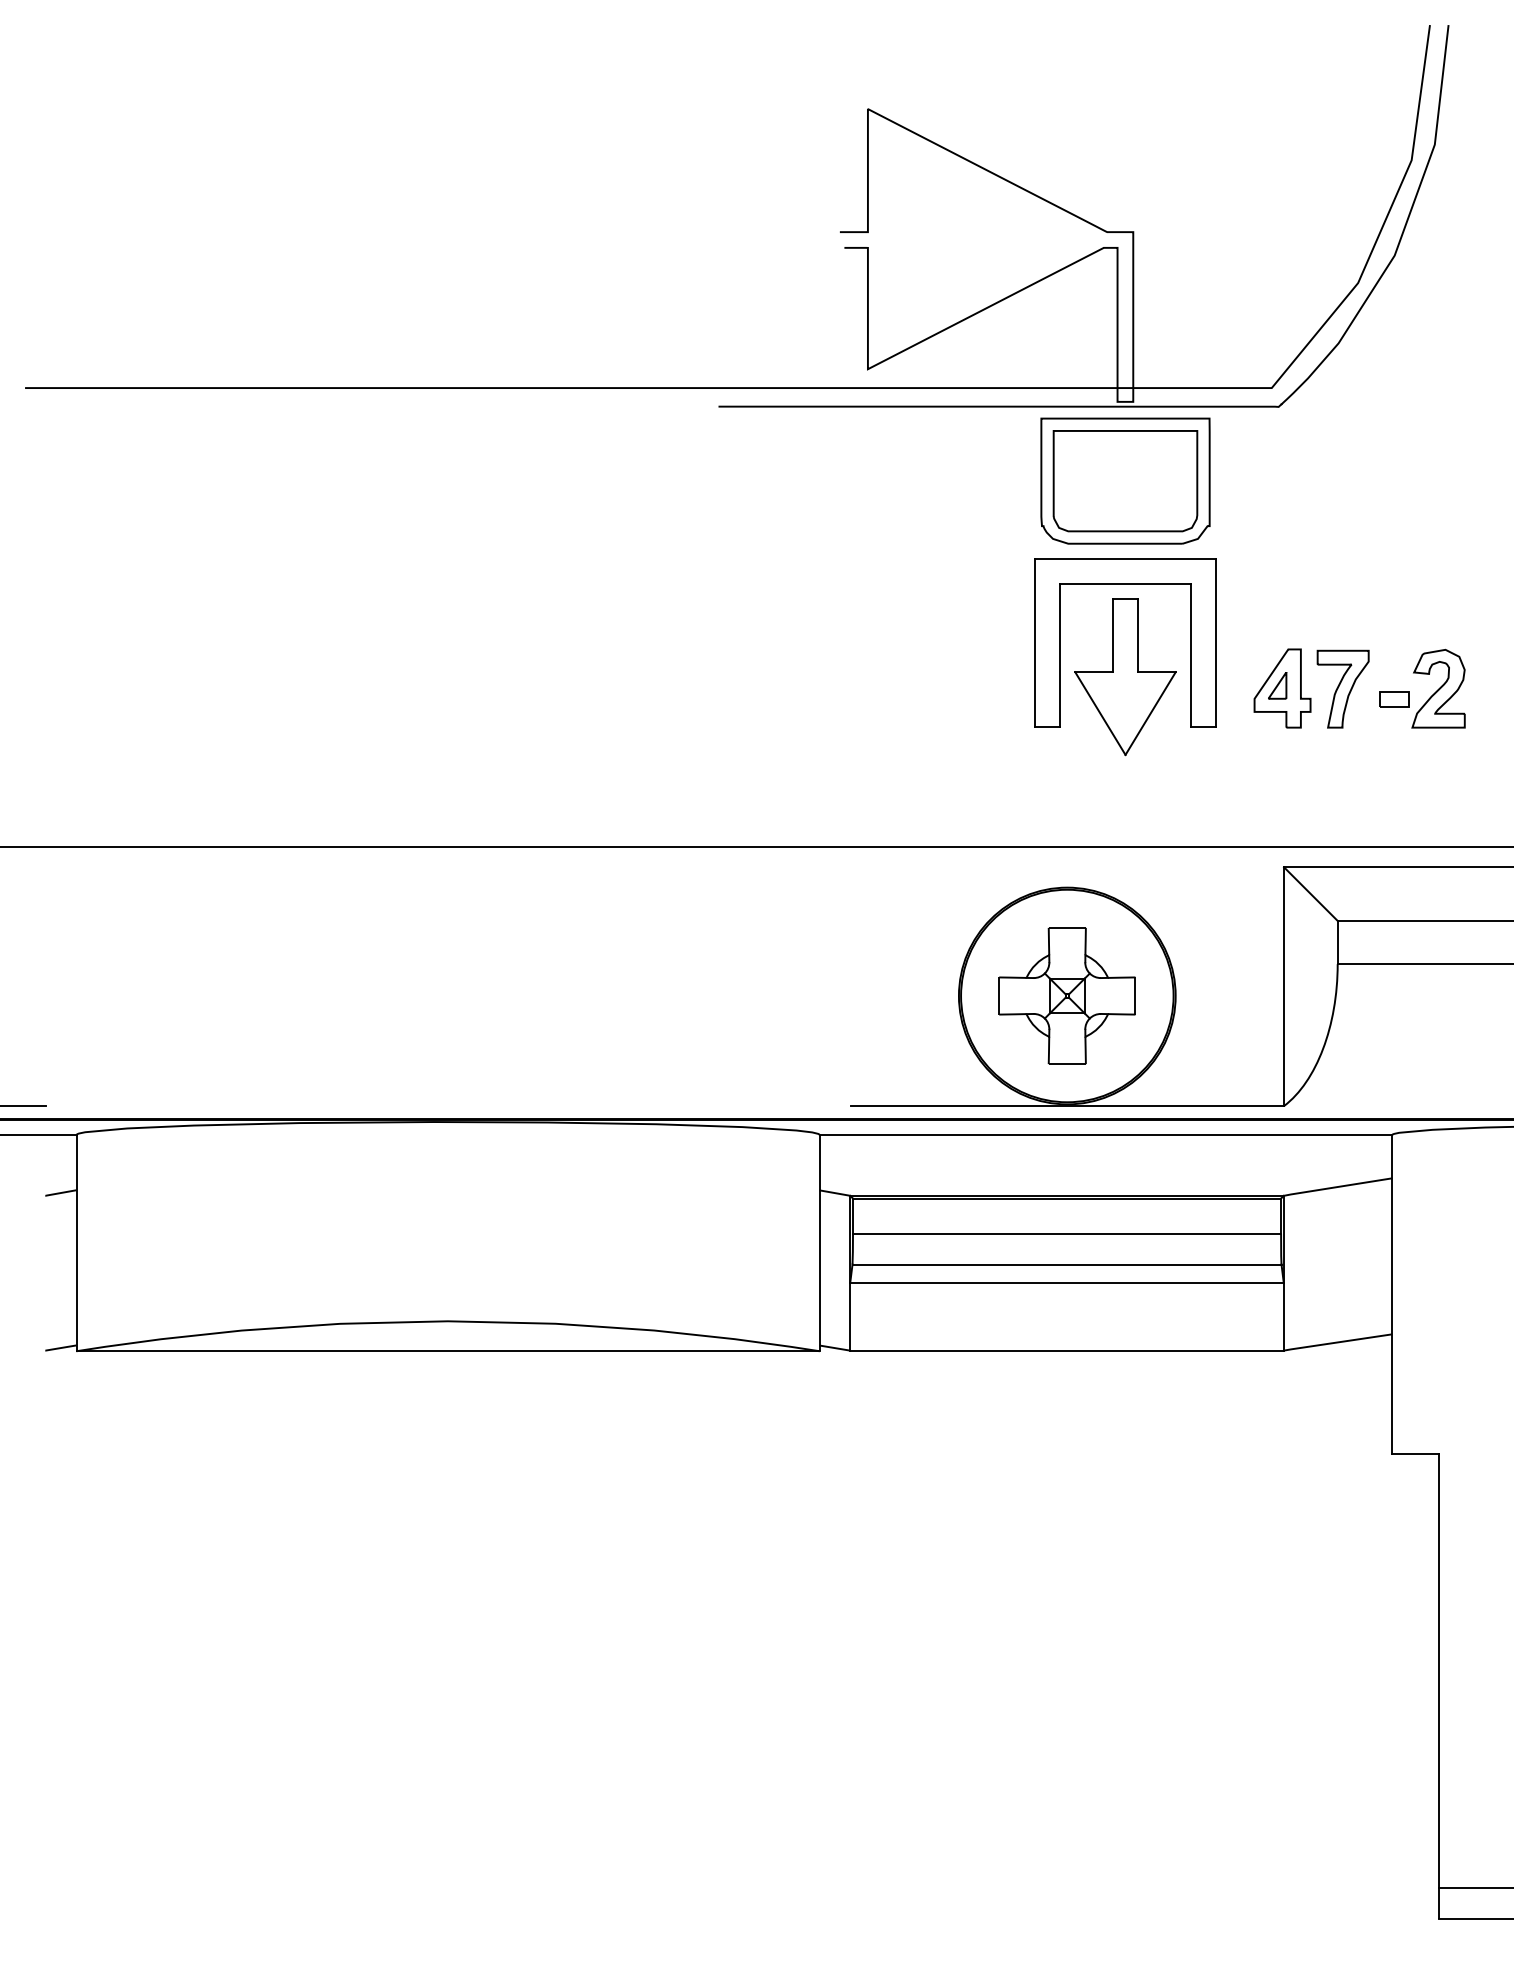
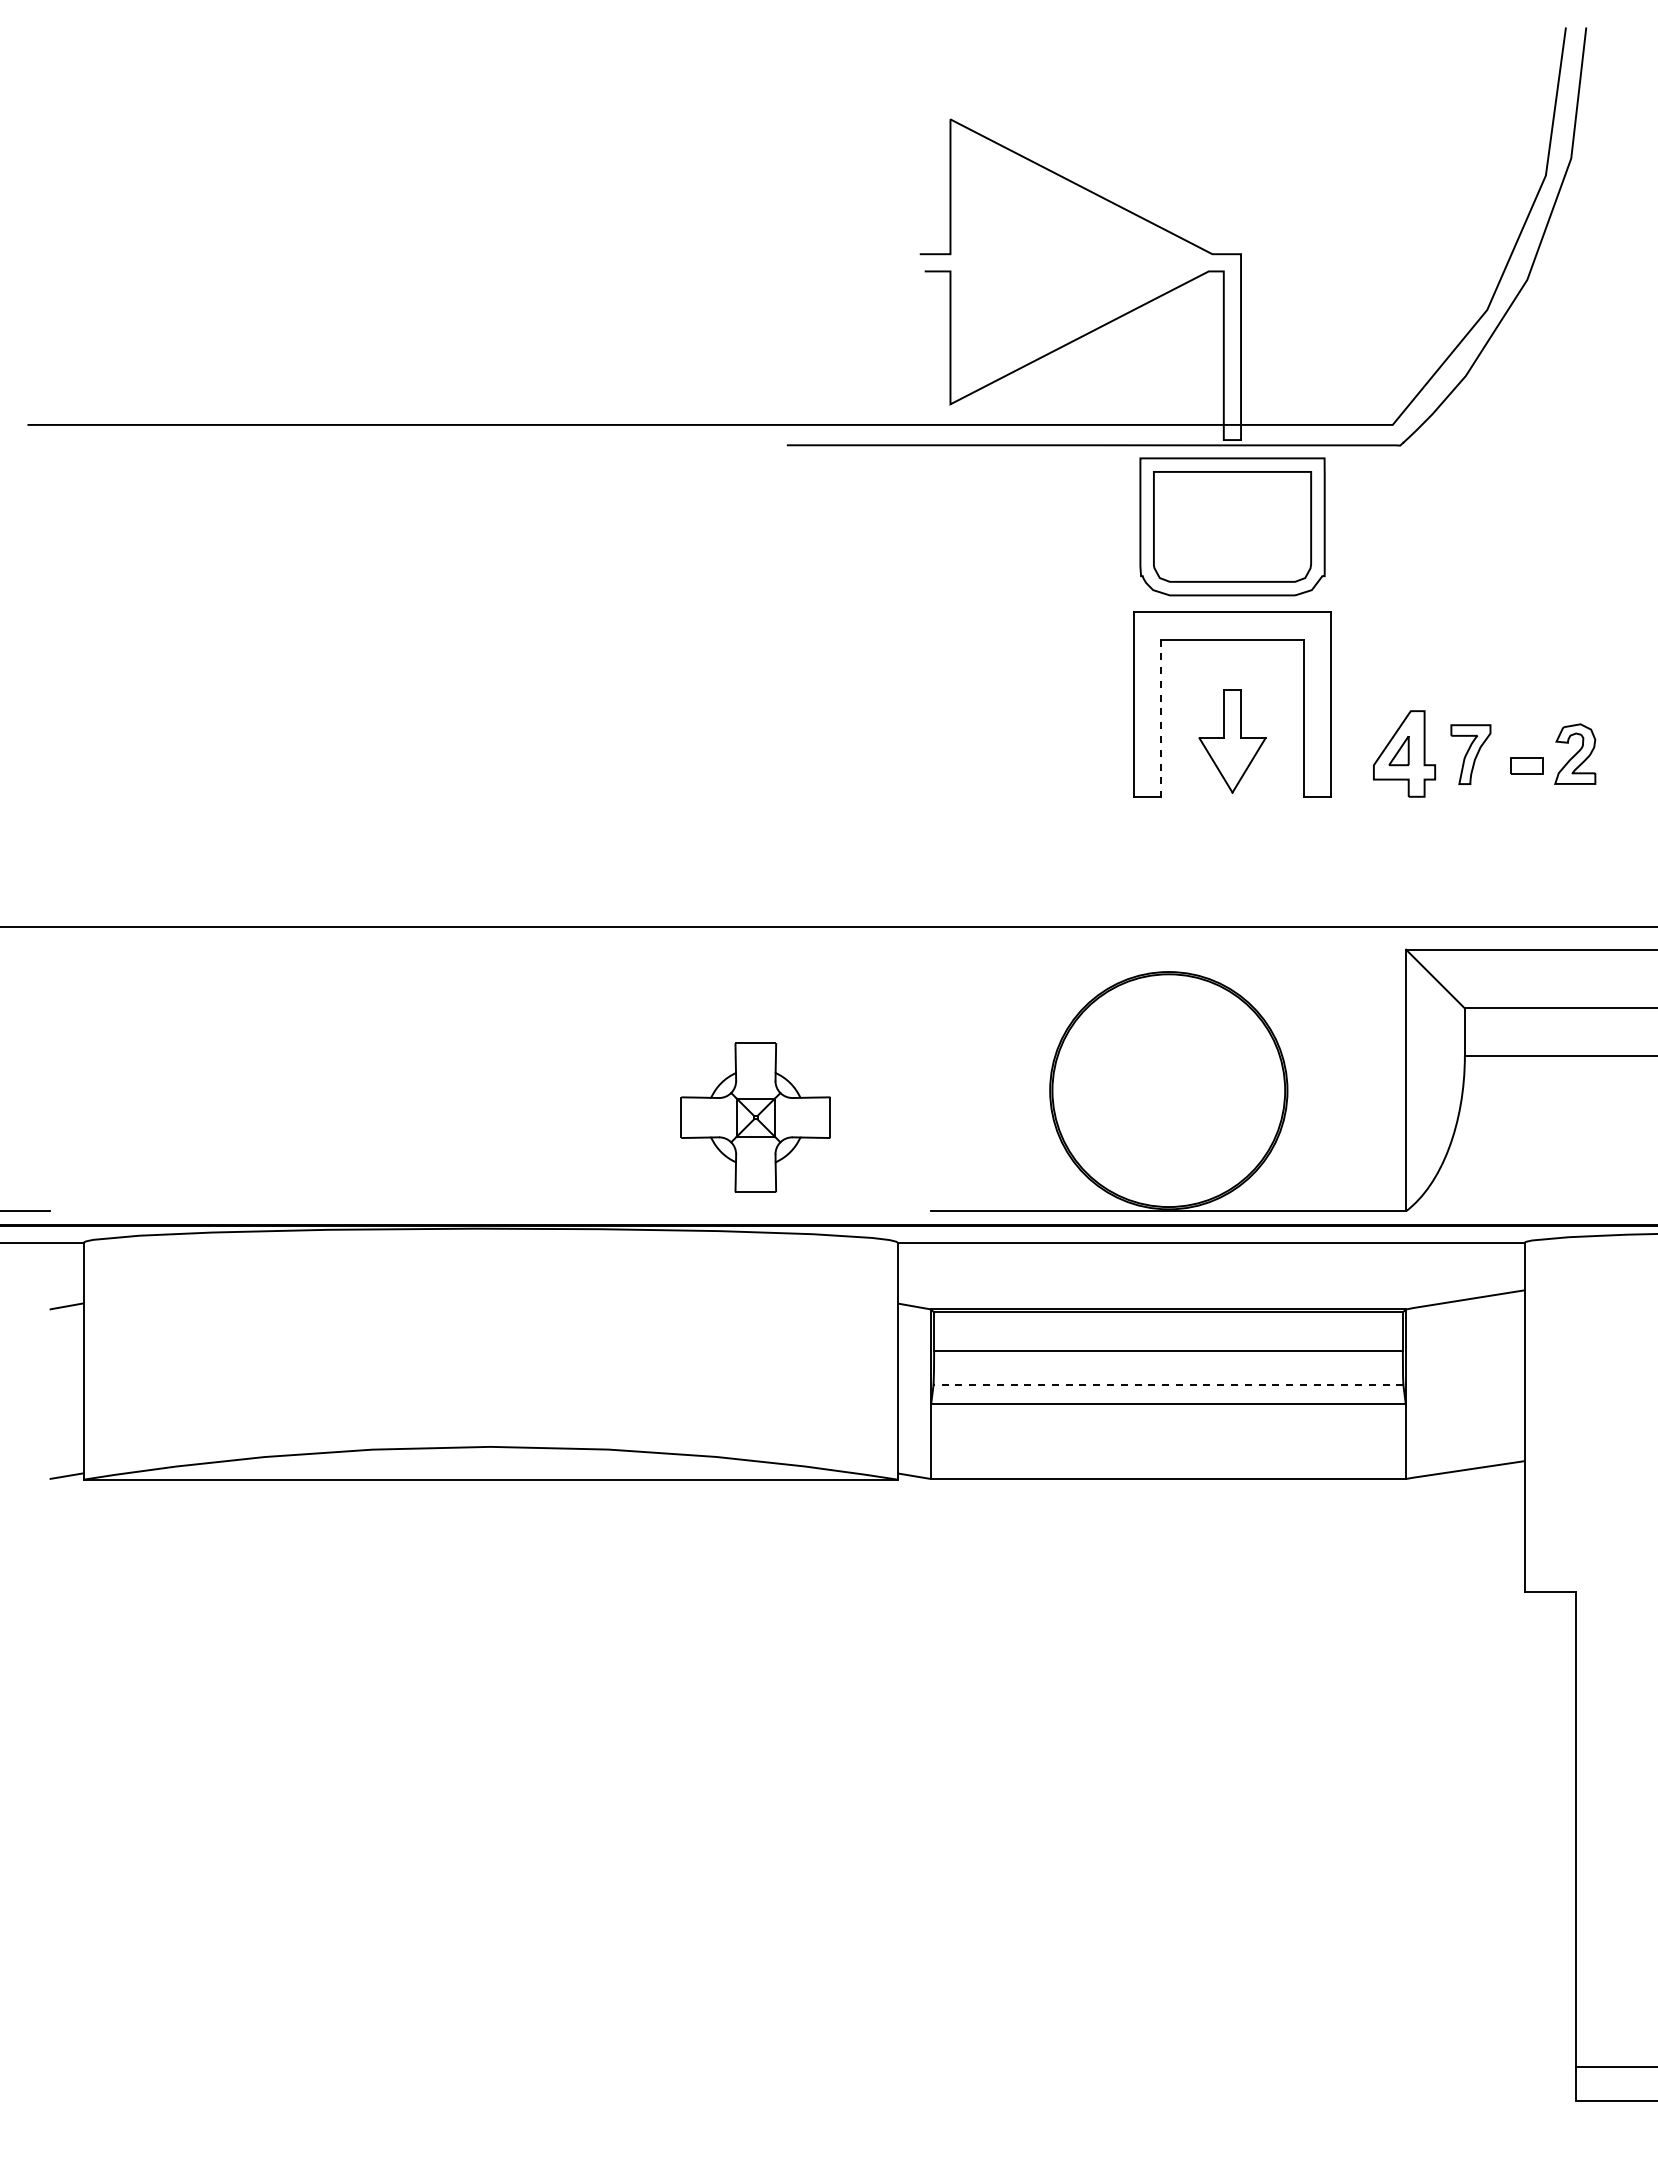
line: (1059, 656) -> (1160, 718), solid -> dashed
part: (1125, 677) -> (1232, 741), size x0.6
part: (1437, 688) -> (1574, 753), size x0.7
part: (1342, 689) -> (1470, 754), size x0.7
part: (1067, 995) -> (755, 1117), moved
line: (1067, 1264) -> (1168, 1384), solid -> dashed

